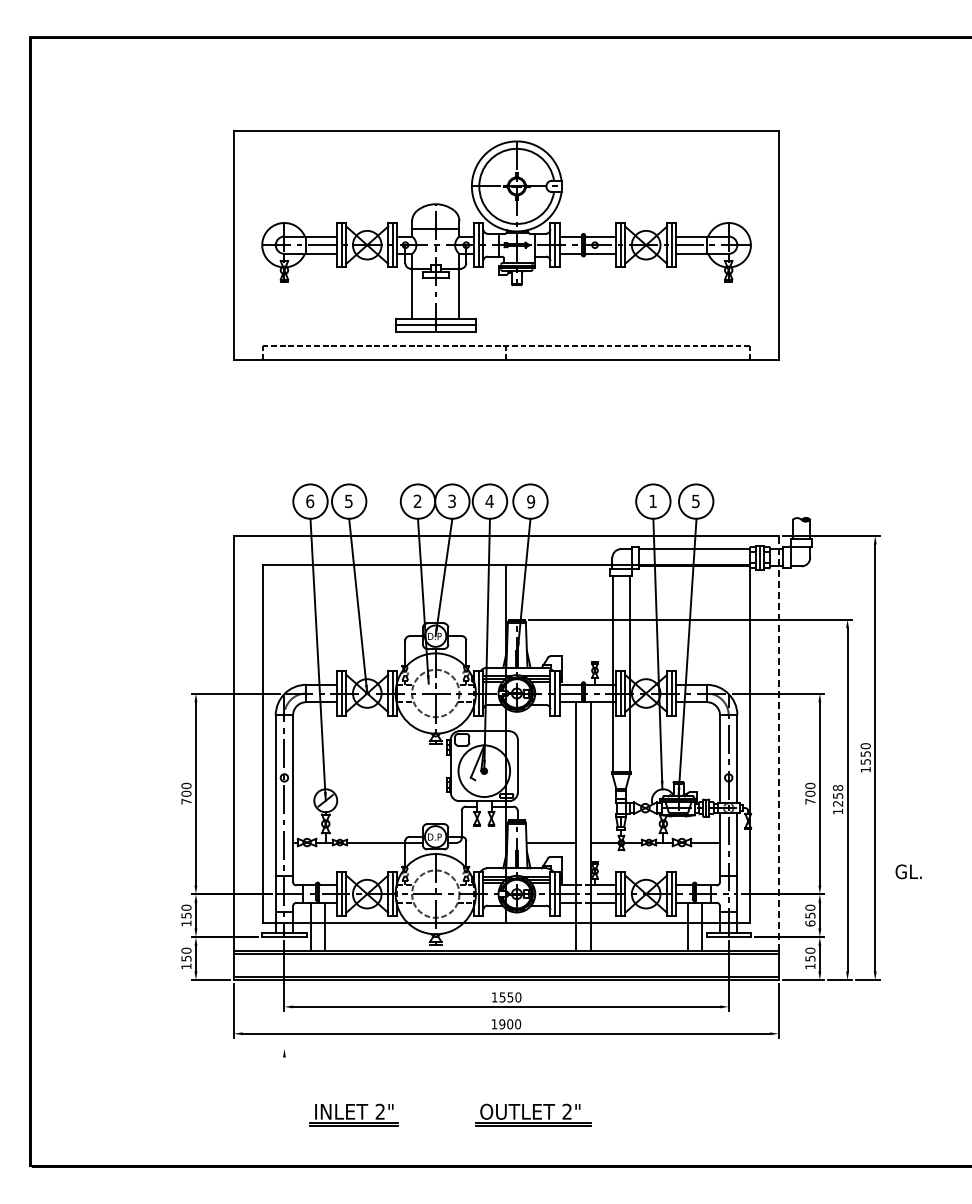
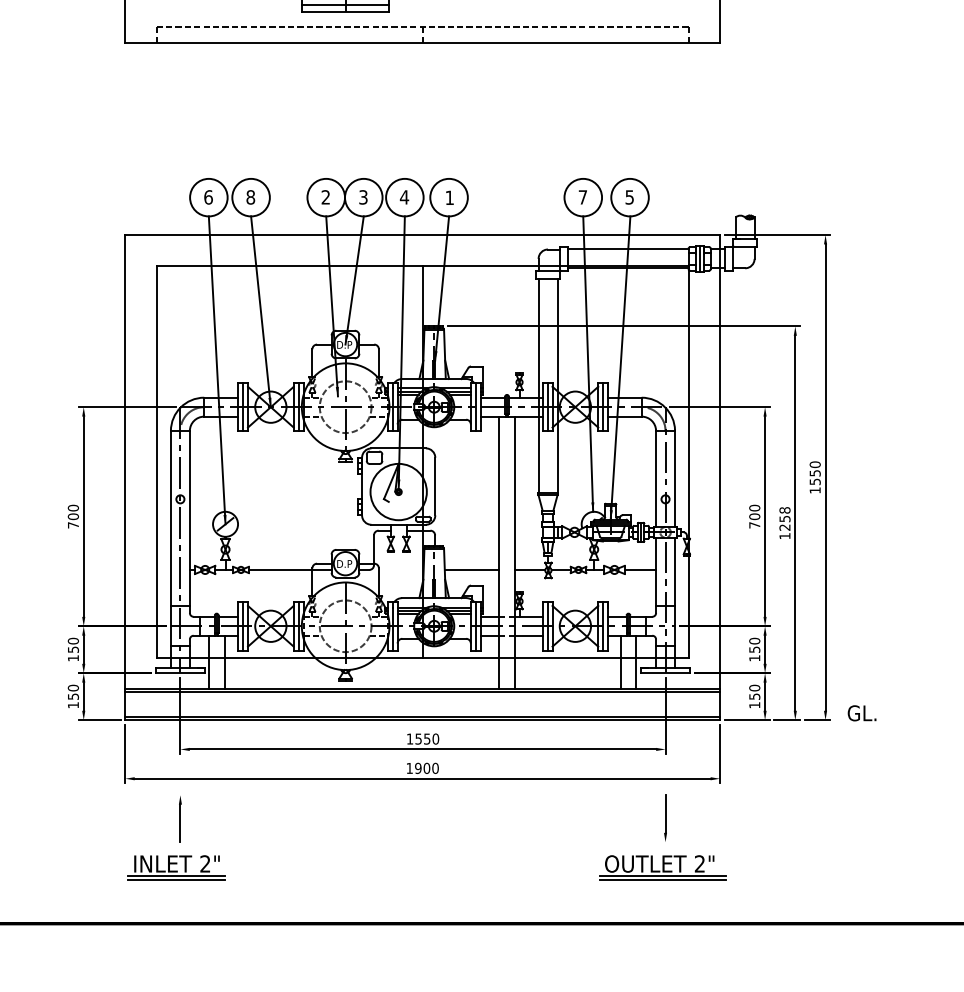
text: (652, 500) -> (582, 196), 1 -> 7
text: (348, 501) -> (250, 197), 5 -> 8
text: (531, 501) -> (450, 197), 9 -> 1
line: (778, 743) -> (719, 461), dashed -> solid
text: (908, 871) -> (861, 712), moved
text: (810, 923) -> (754, 658), 650 -> 150
line: (728, 1069) -> (665, 817), added
line: (284, 1074) -> (180, 823), added
part: (353, 1114) -> (176, 866), moved
part: (533, 1114) -> (663, 866), moved

